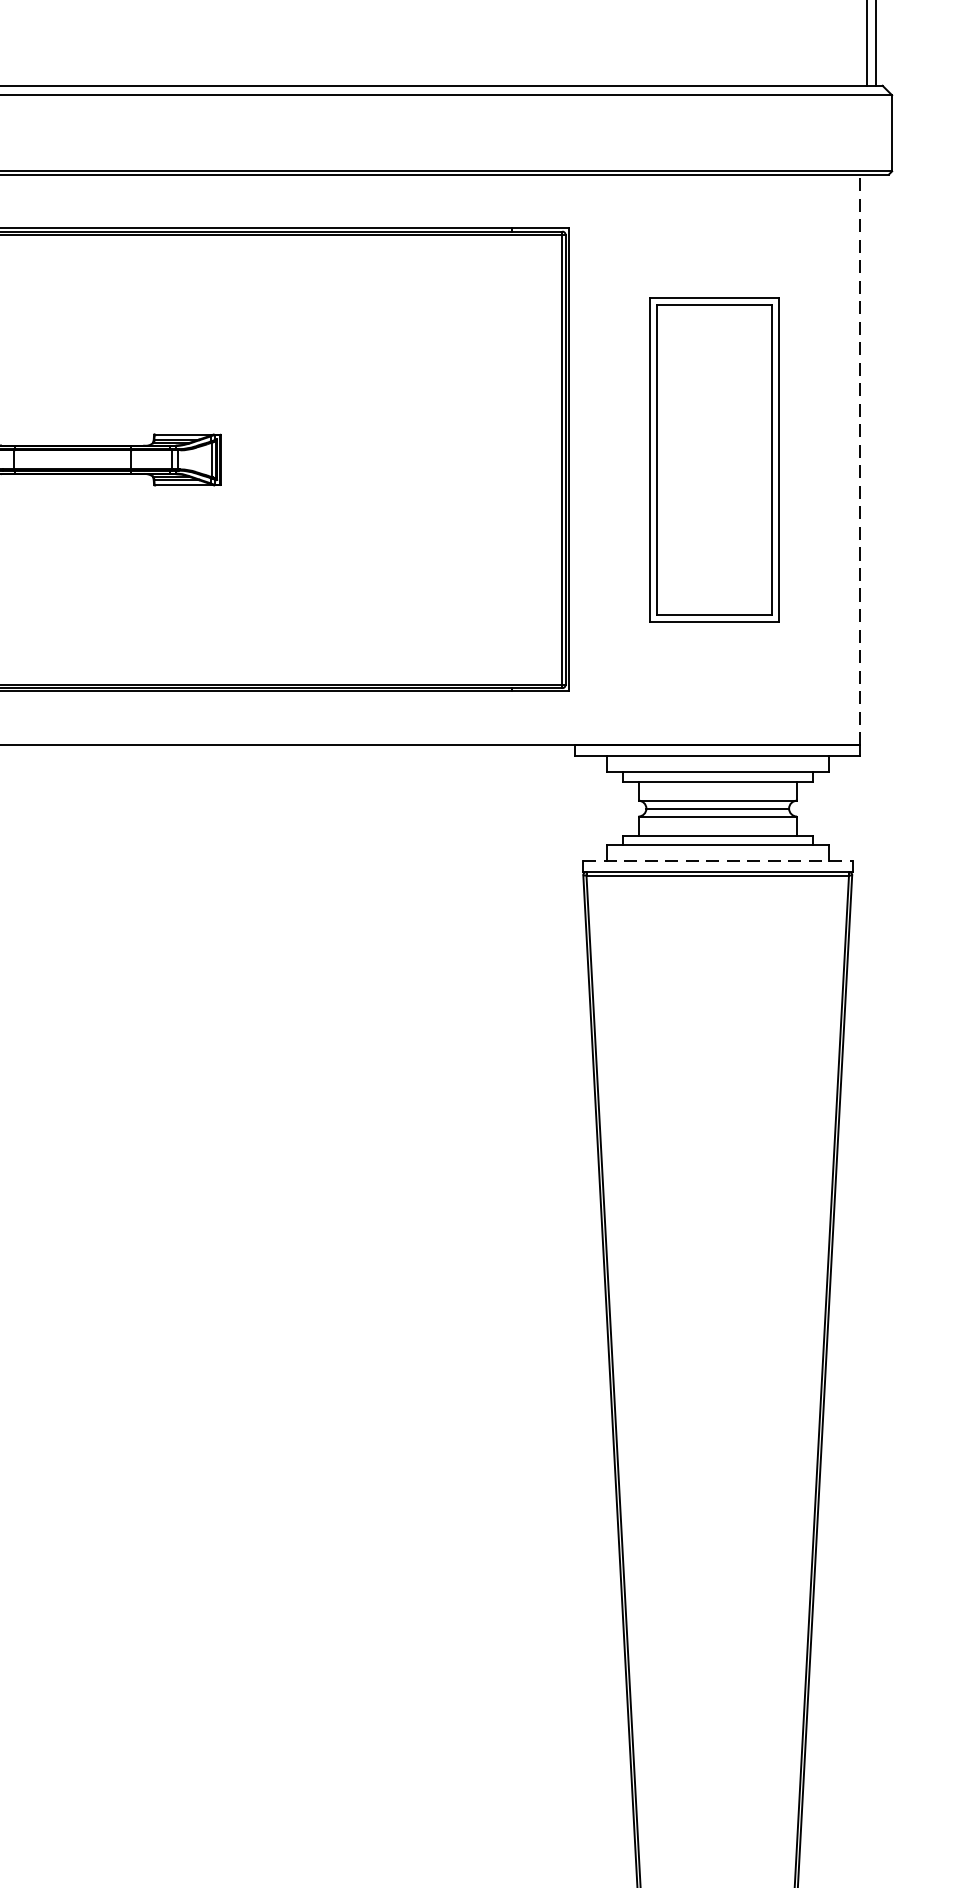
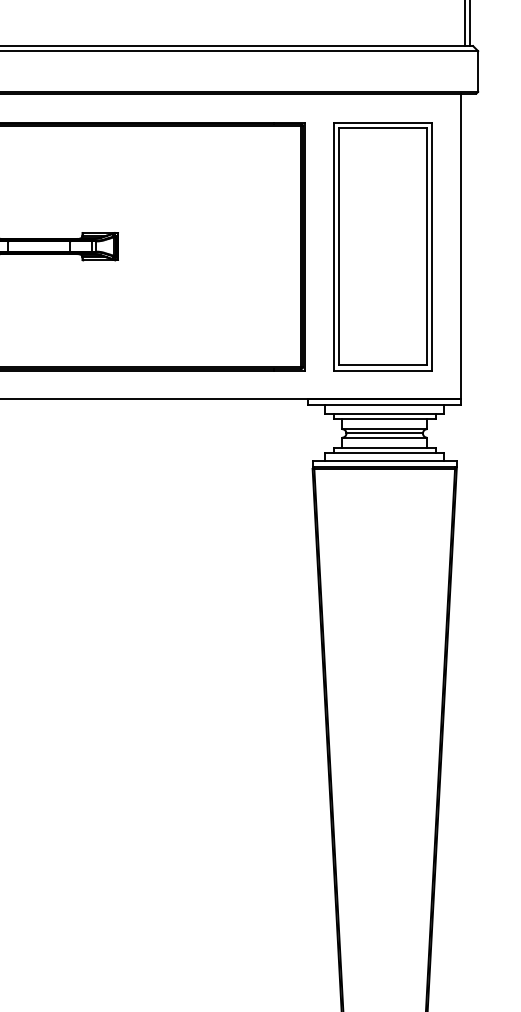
part: (713, 459) -> (382, 246), size x1.43
line: (861, 459) -> (461, 246), dashed -> solid
line: (719, 860) -> (385, 461), dashed -> solid

